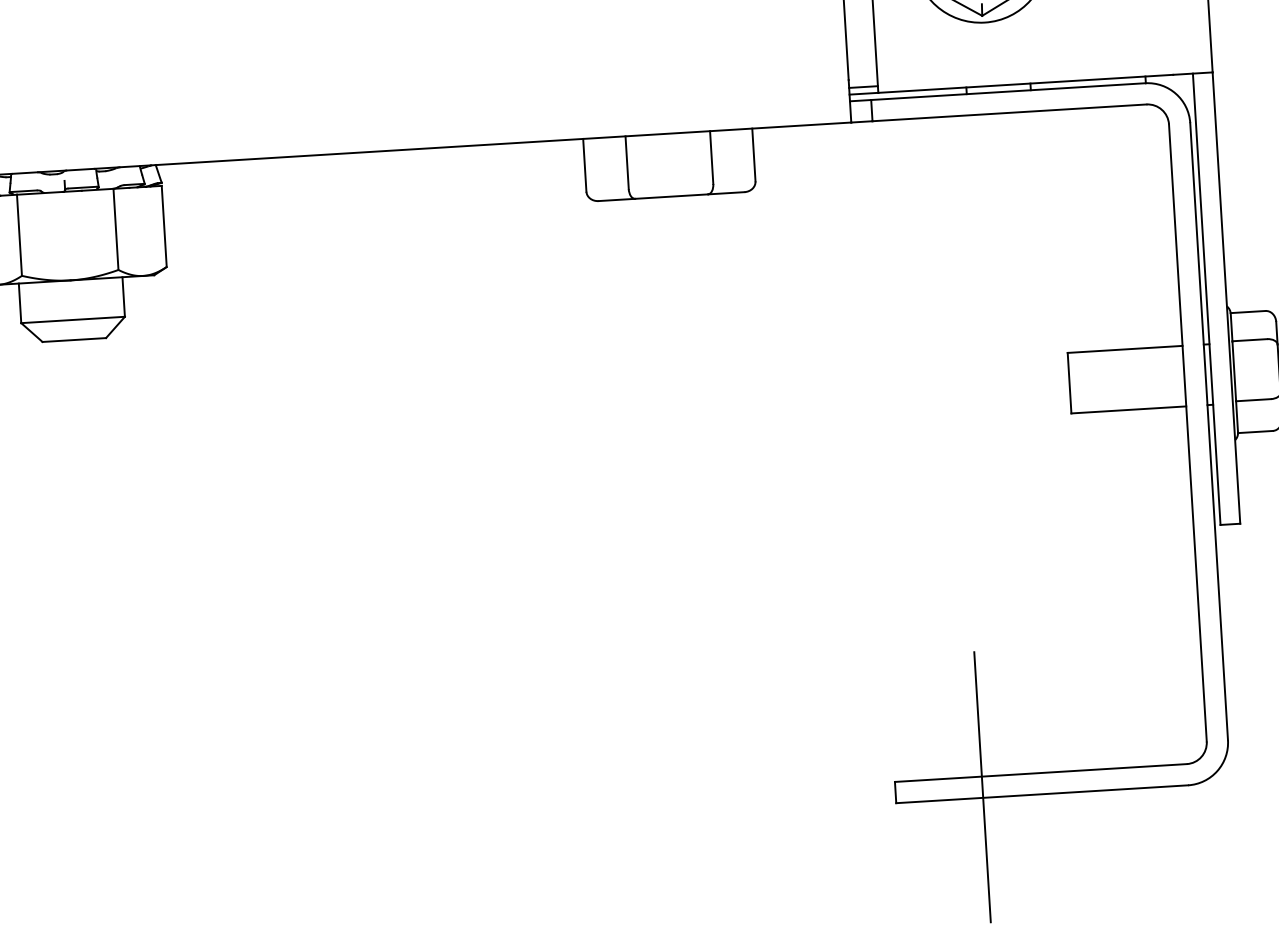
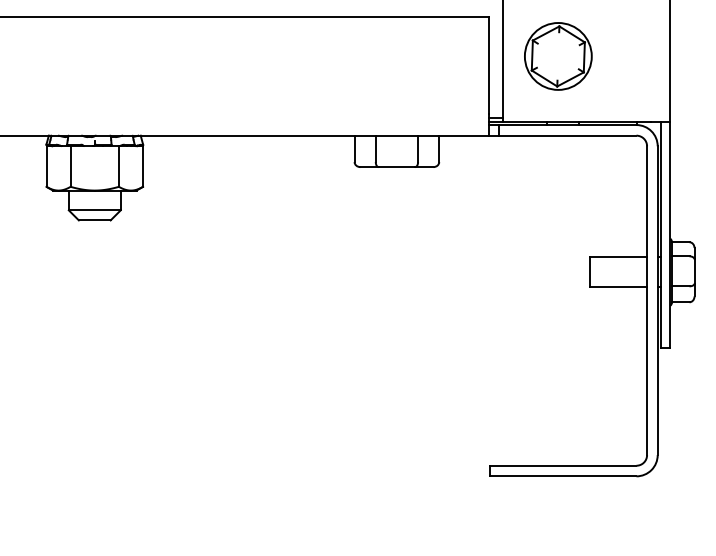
line: (981, 788) -> (533, 471), removed

